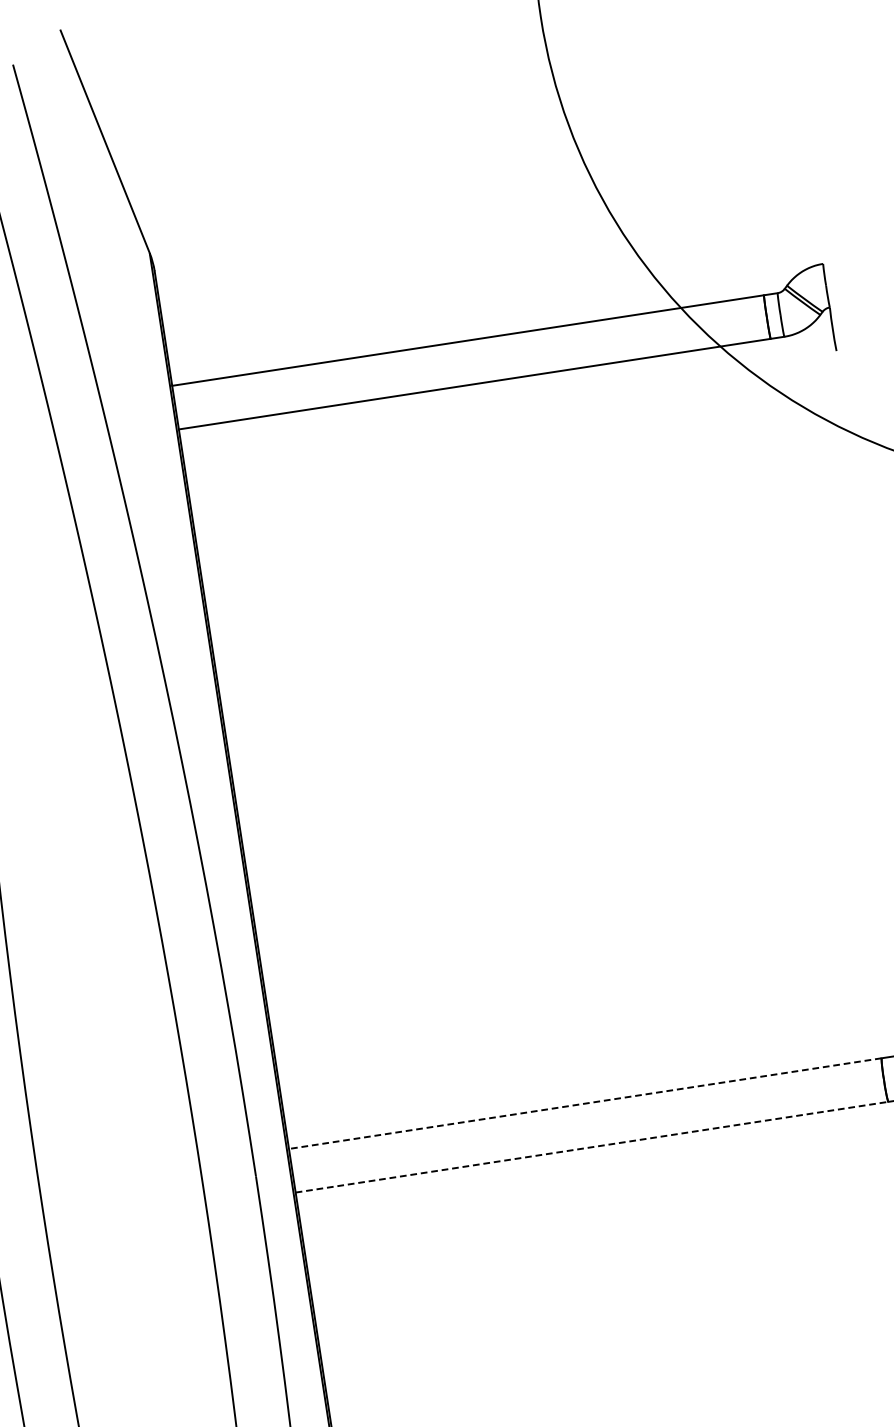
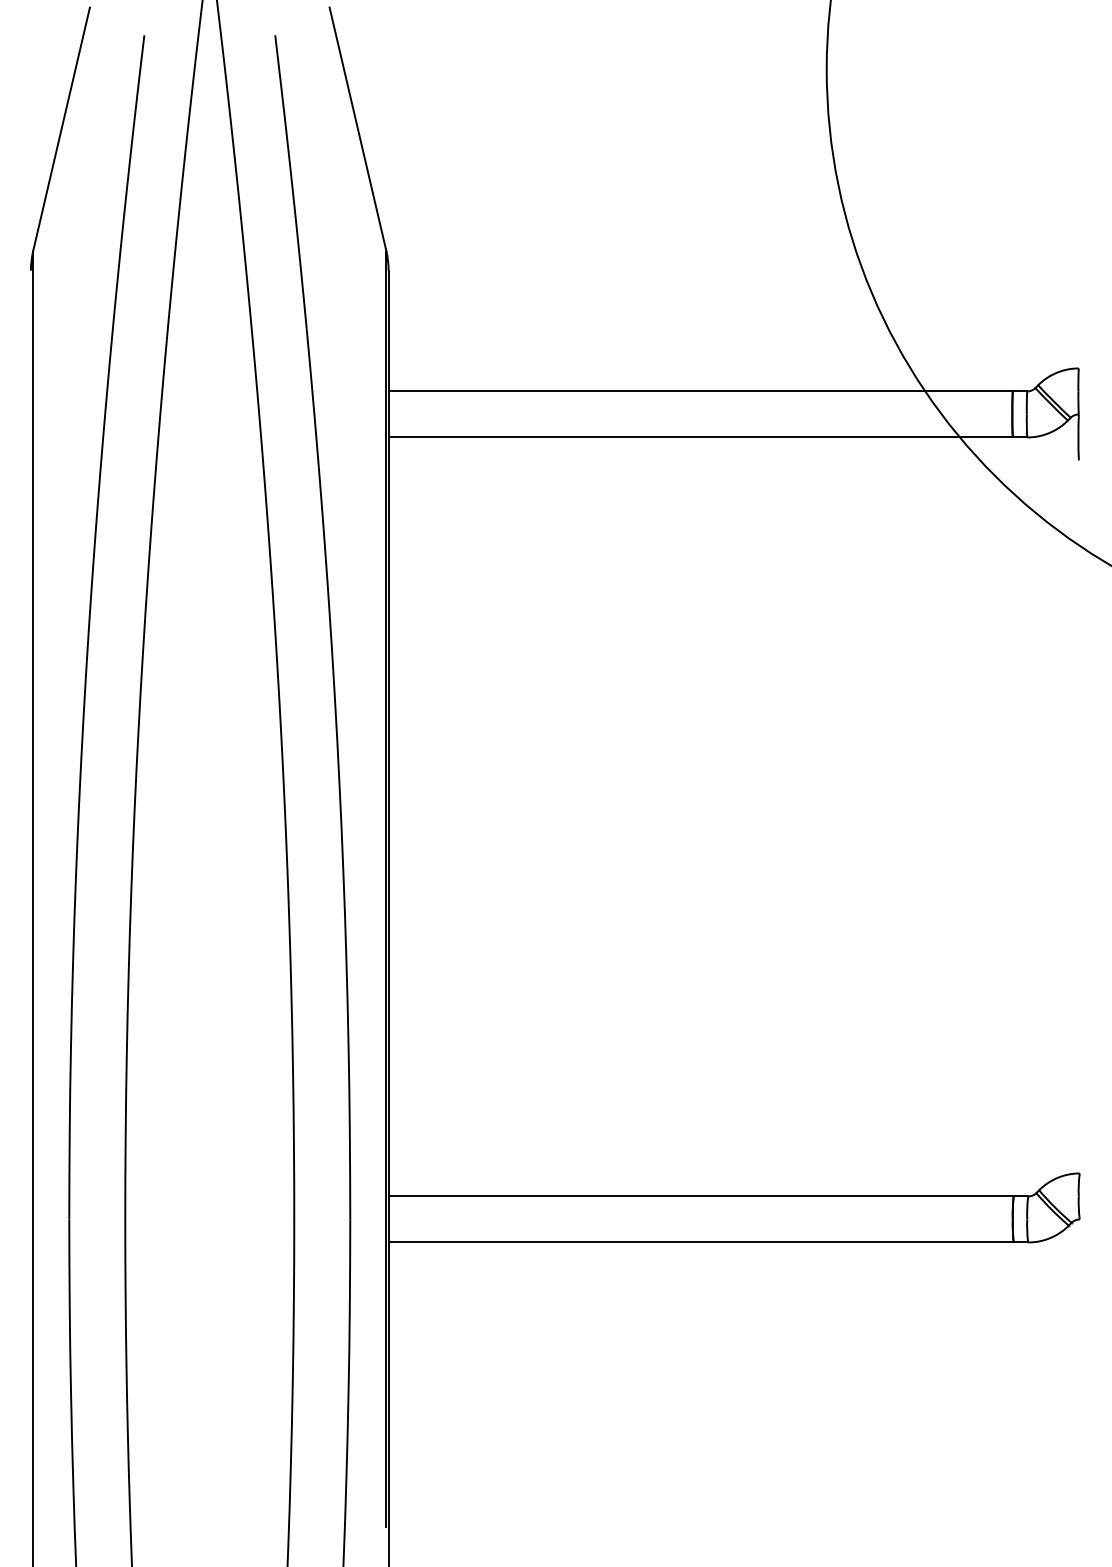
line: (585, 1103) -> (701, 1196), dashed -> solid
line: (592, 1147) -> (701, 1242), dashed -> solid

